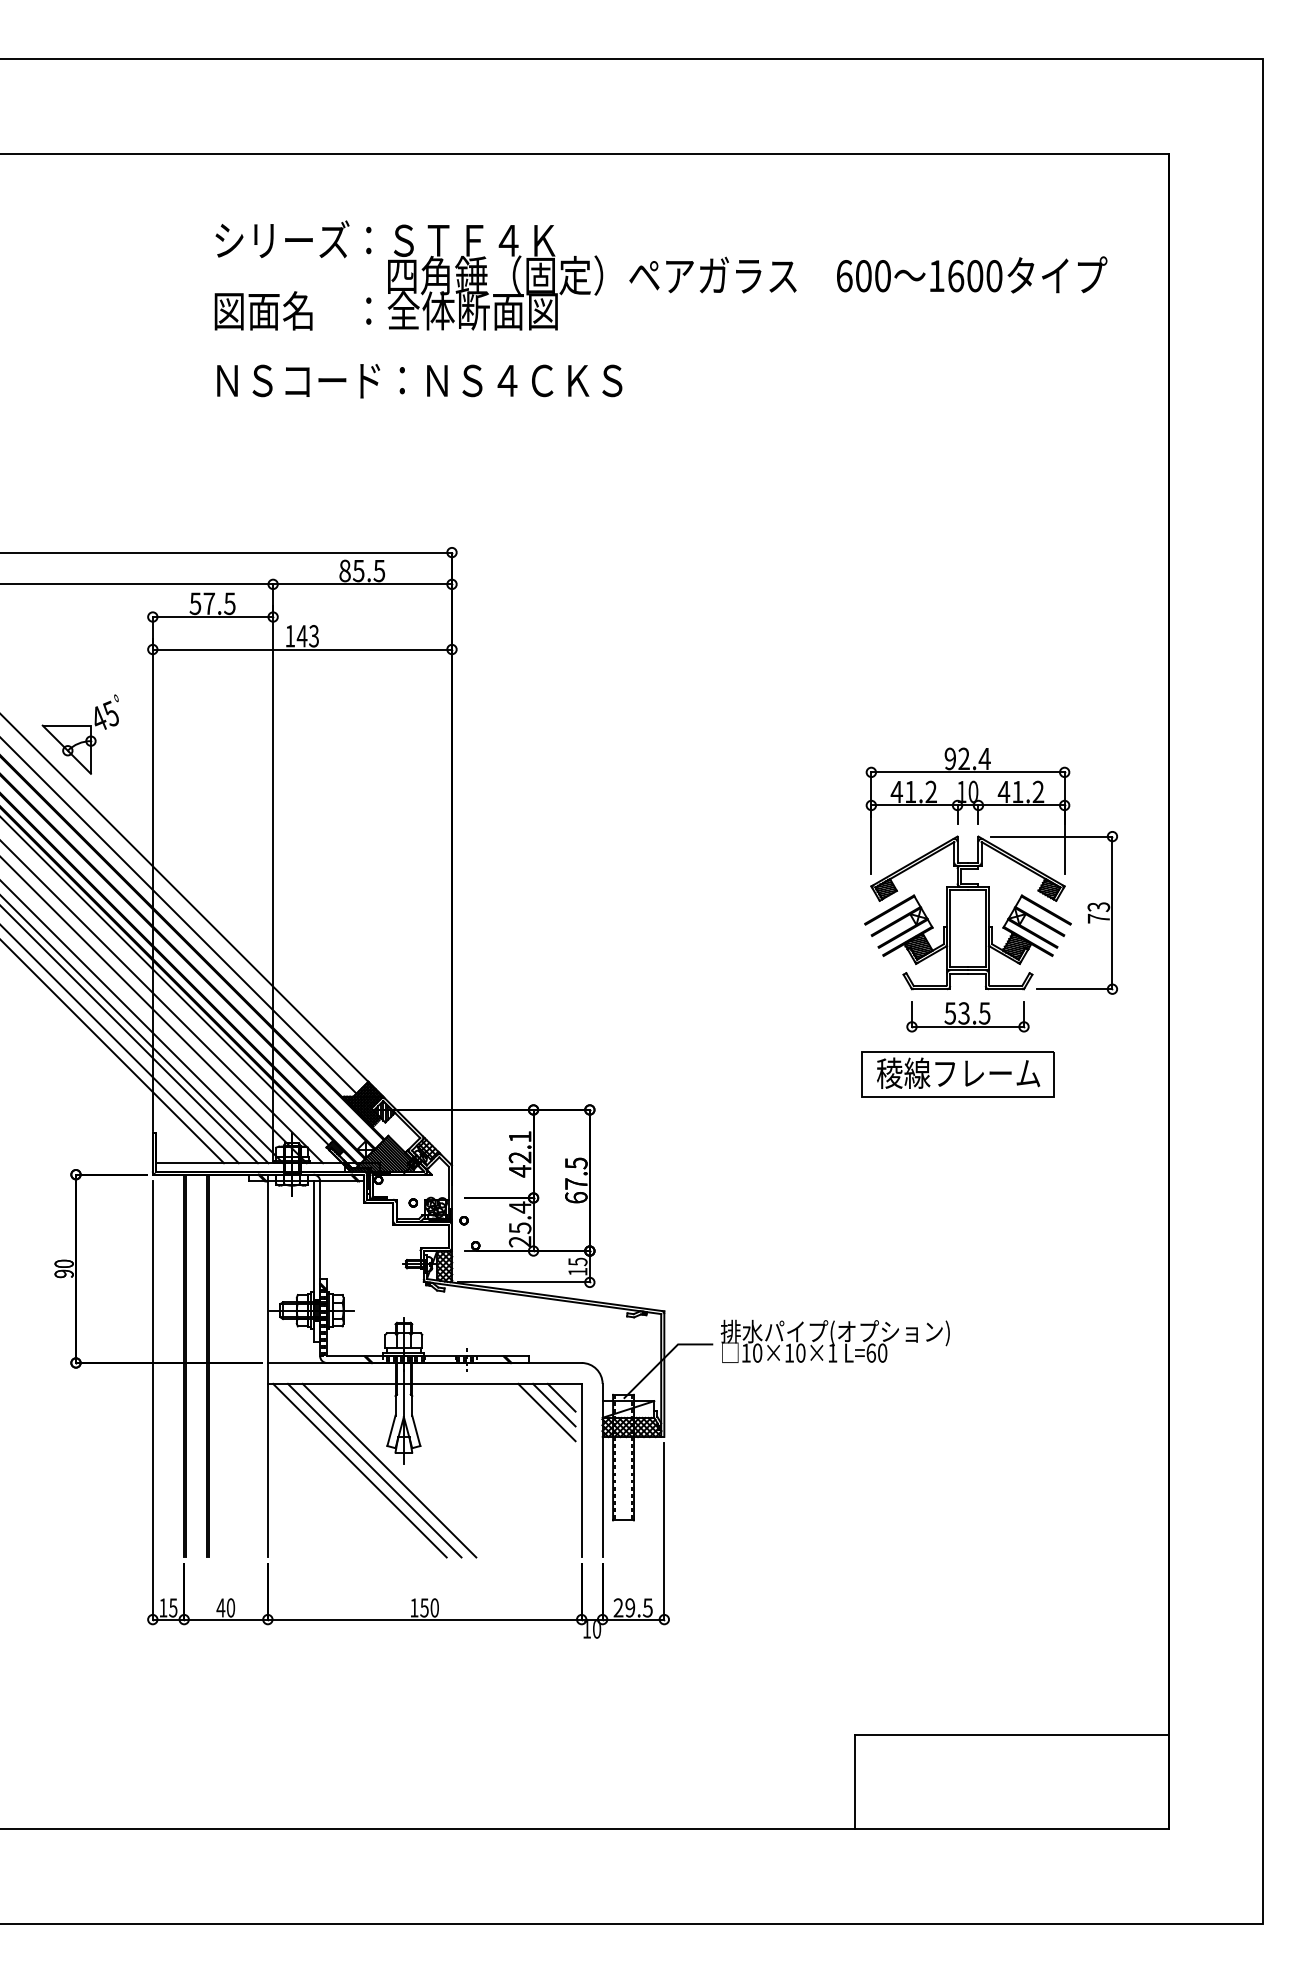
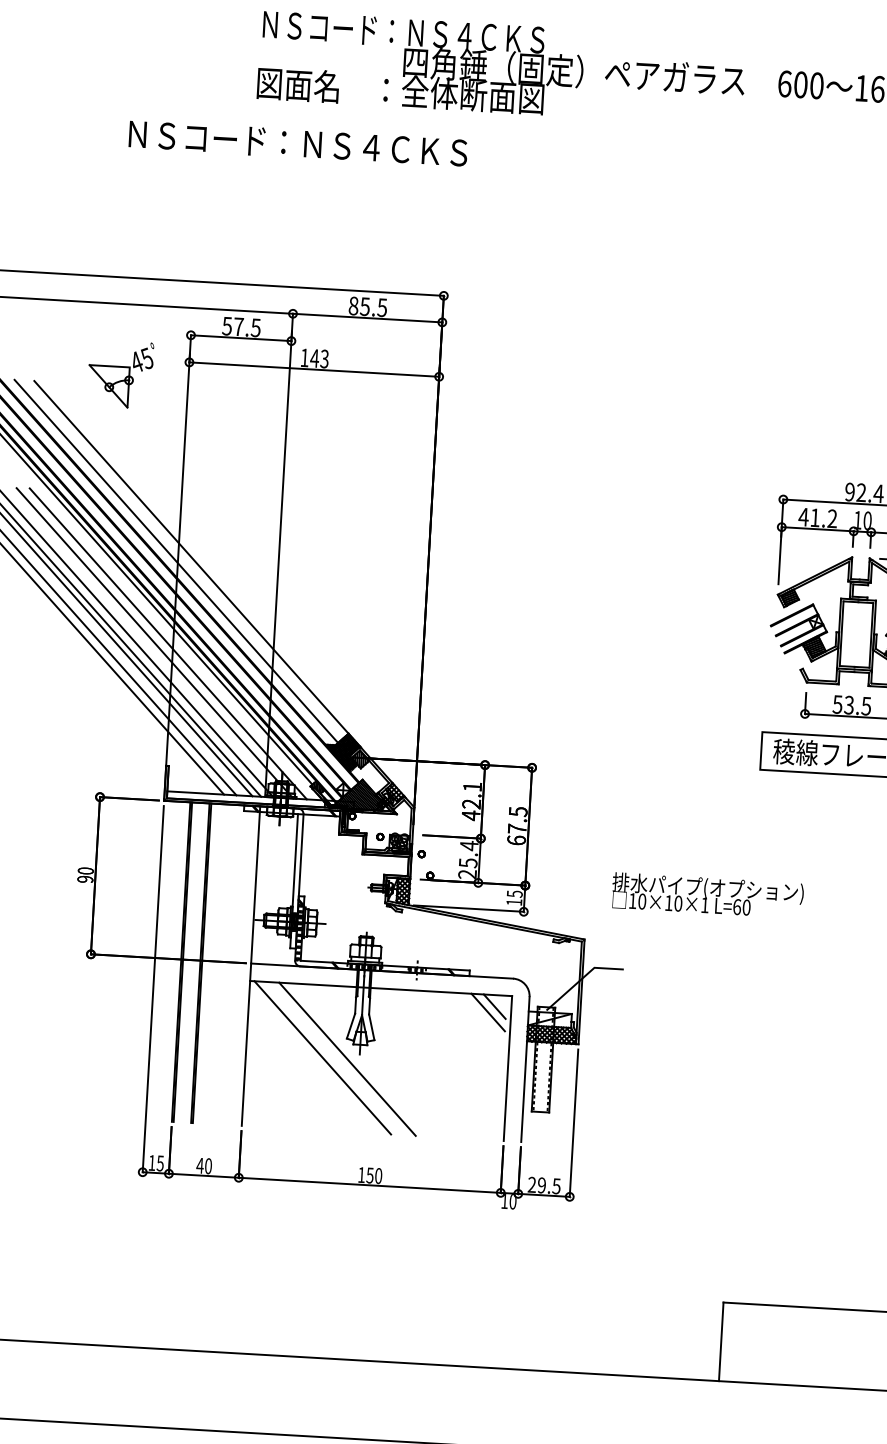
text: (385, 239) -> (403, 31), シリーズ：ＳＴＦ４Ｋ -> ＮＳコード：ＮＳ４ＣＫＳ
text: (419, 381) -> (298, 144), moved
part: (79, 734) -> (119, 374), moved
text: (834, 1340) -> (707, 894), moved
line: (546, 1412) -> (481, 1018), removed
line: (374, 1470) -> (334, 1058), removed

